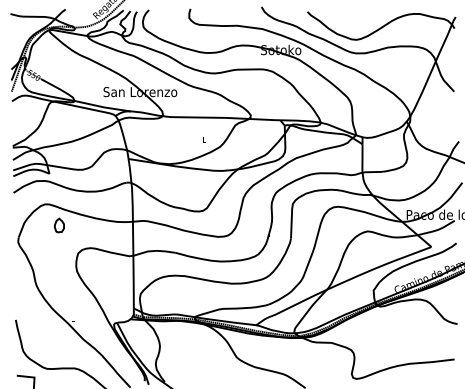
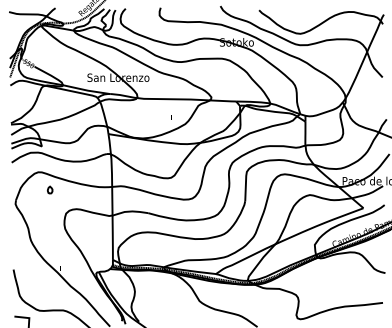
part: (58, 225) -> (49, 190), size x0.6

